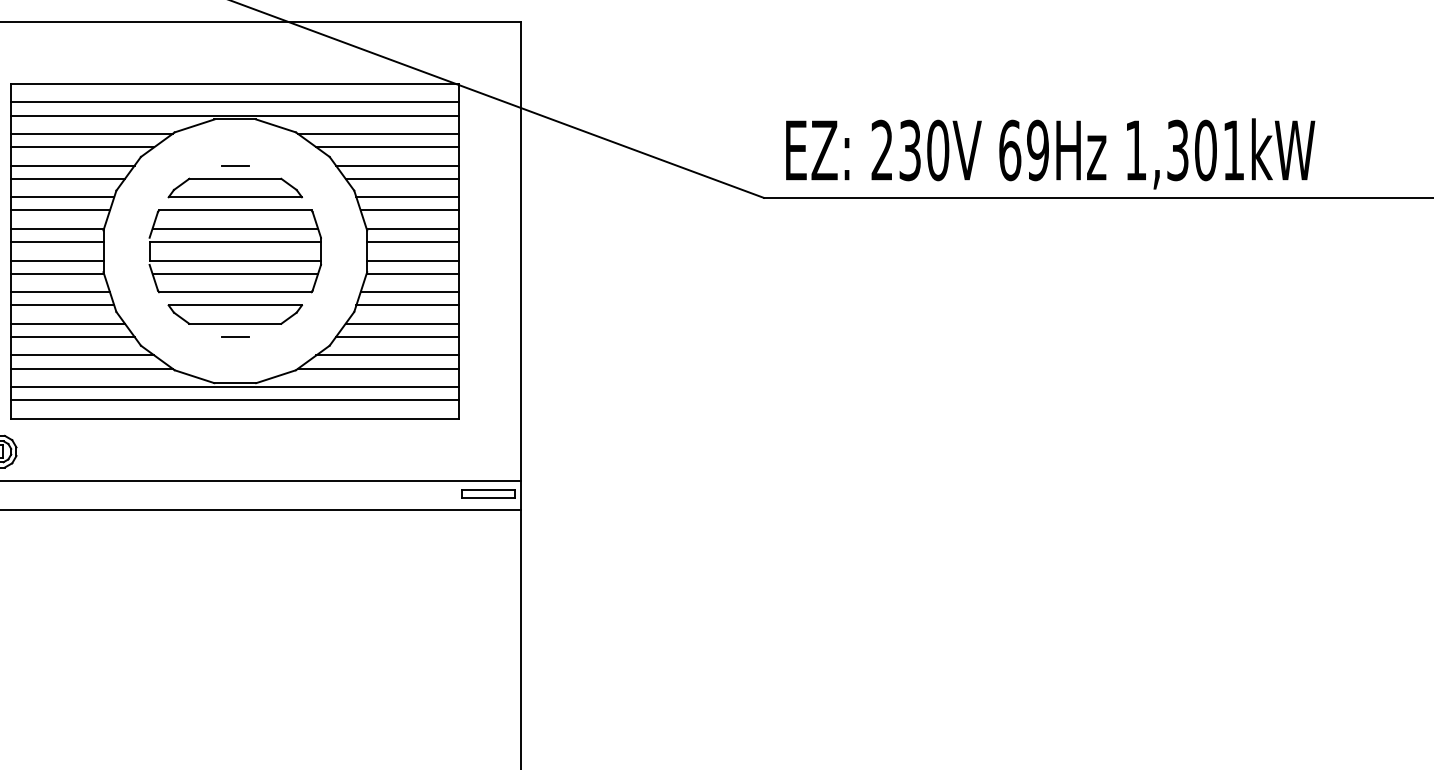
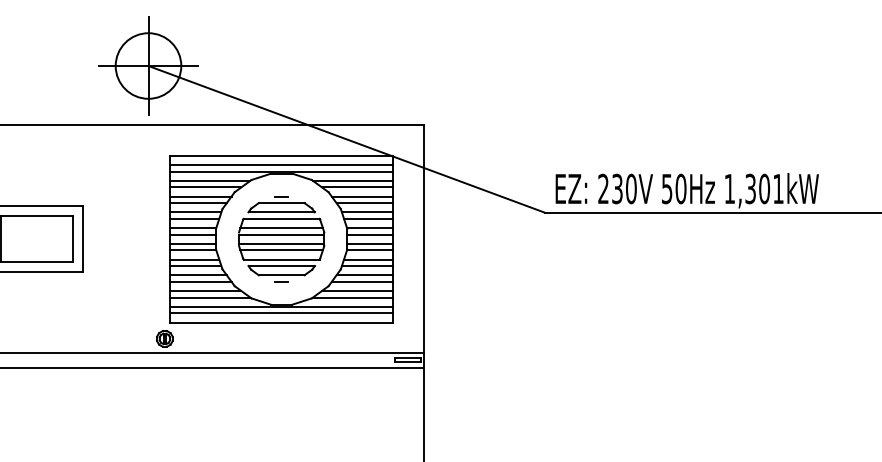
text: (1022, 149) -> (673, 188), 69Hz -> 50Hz

